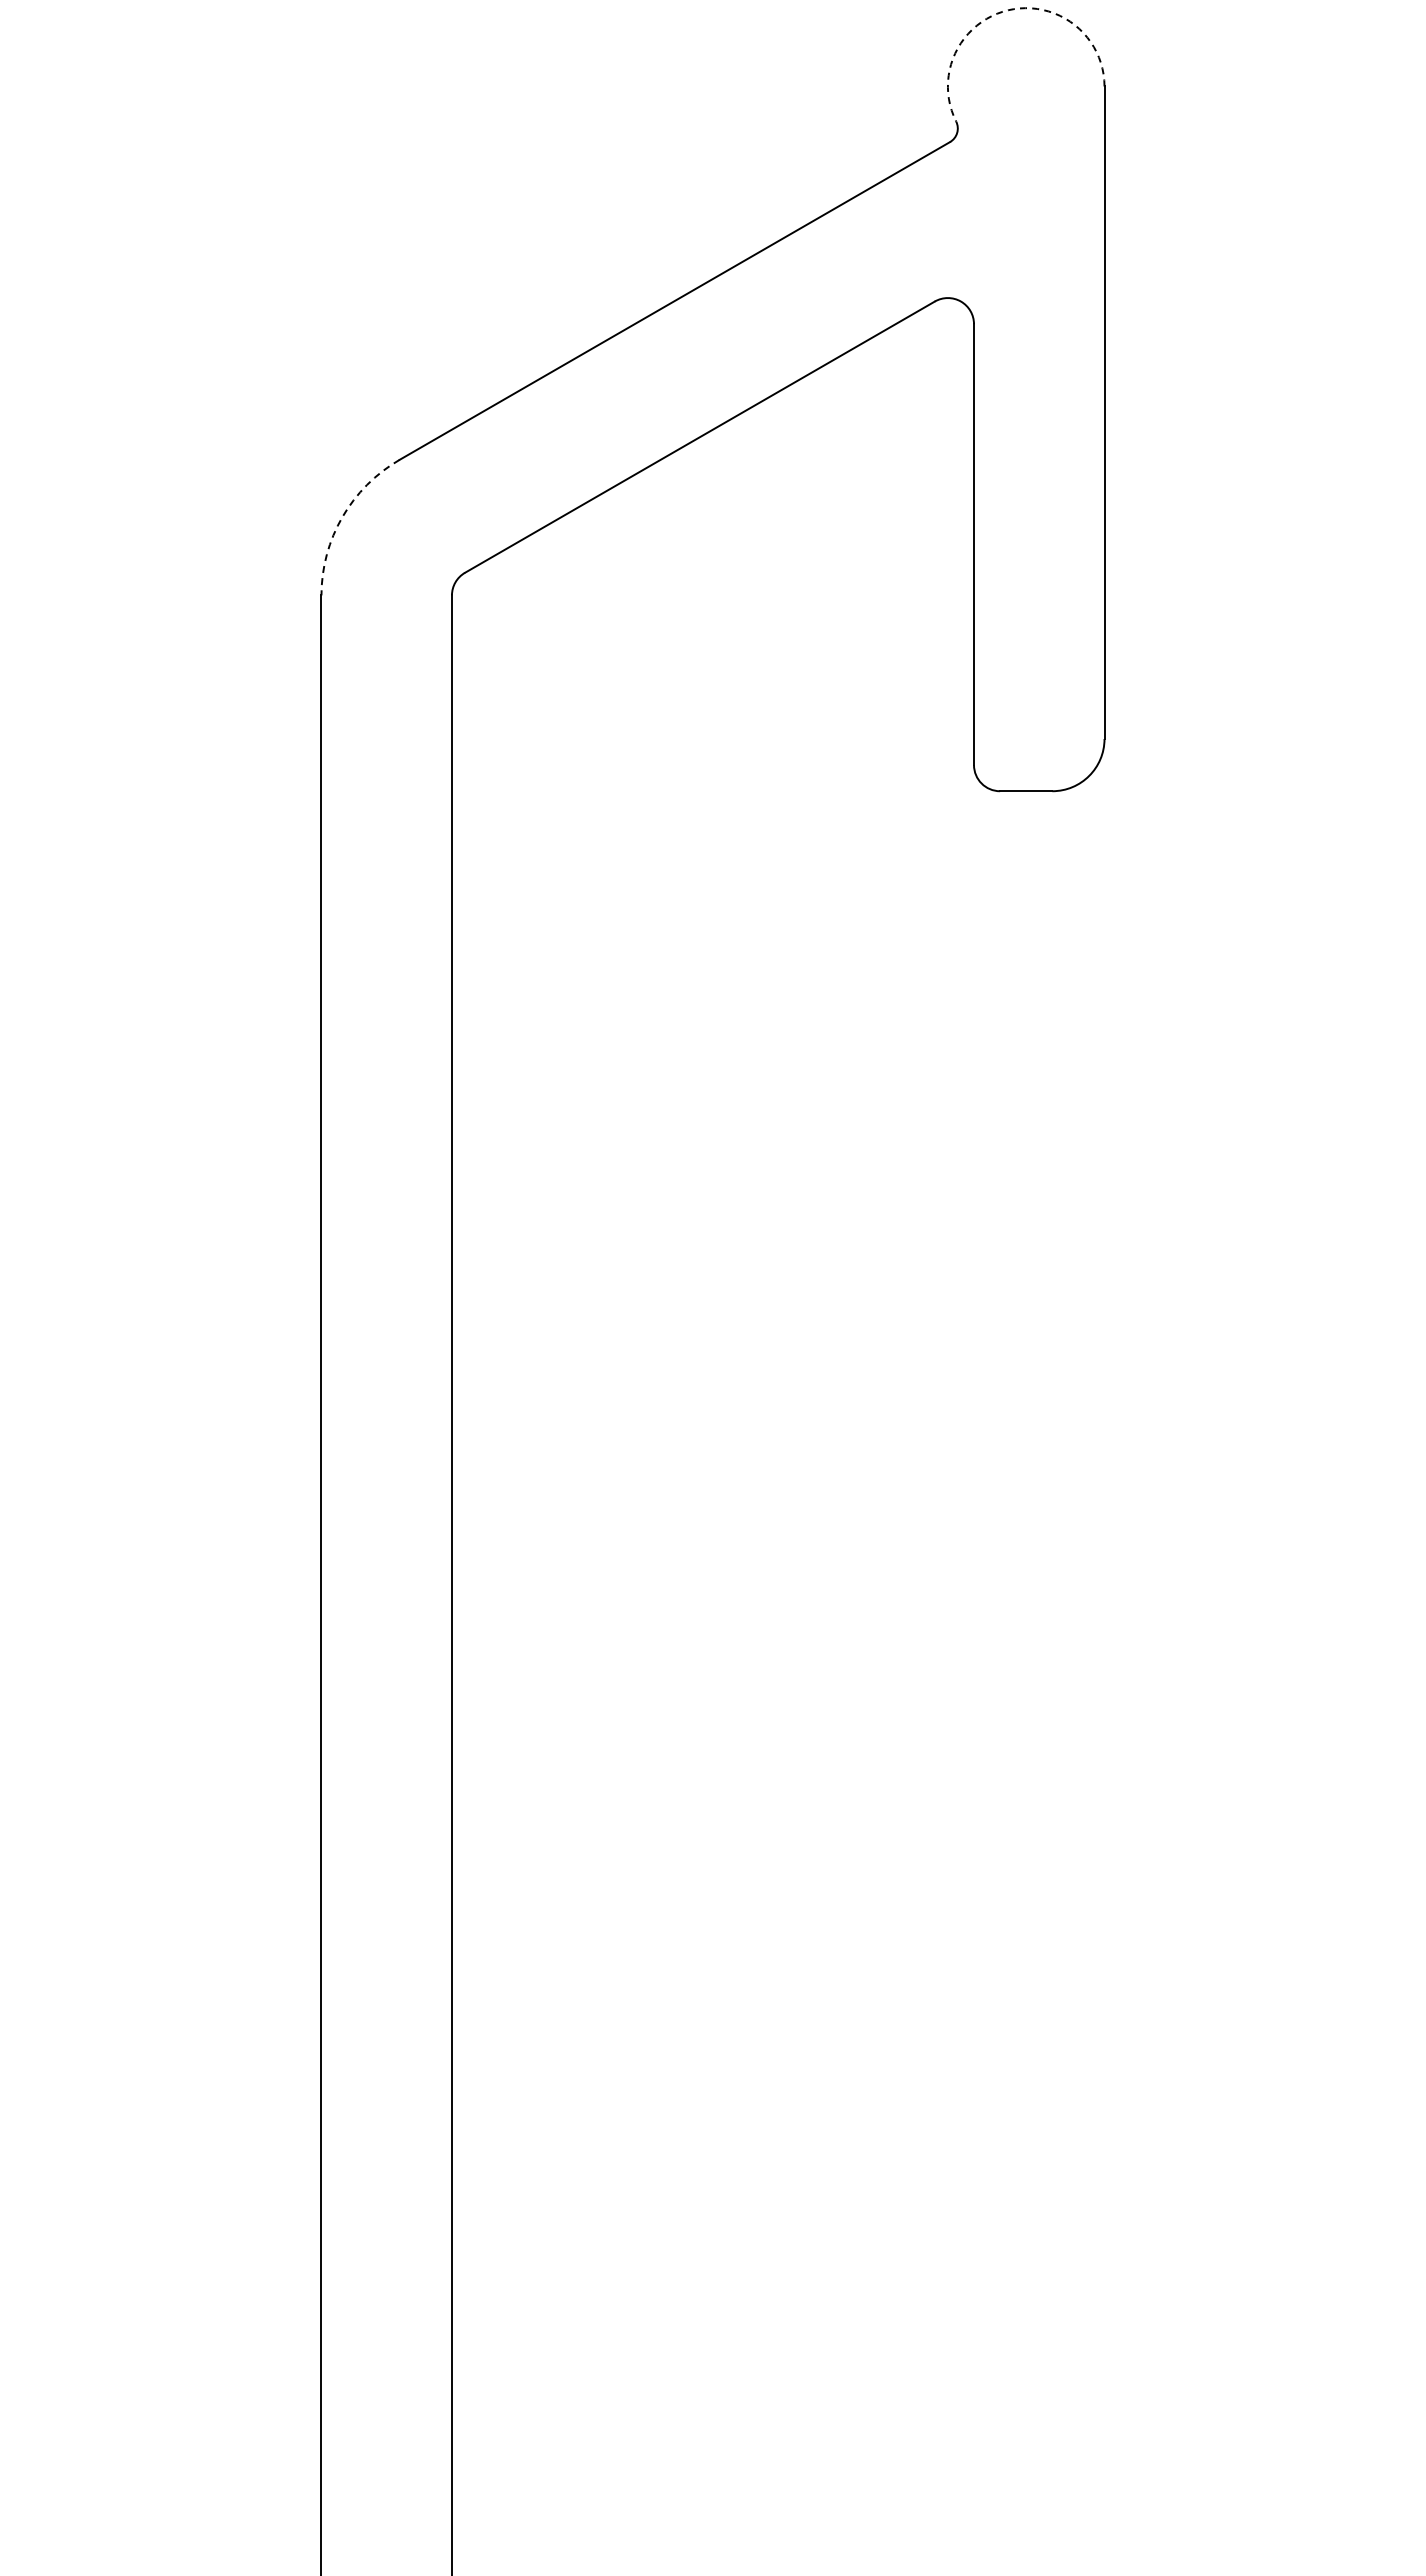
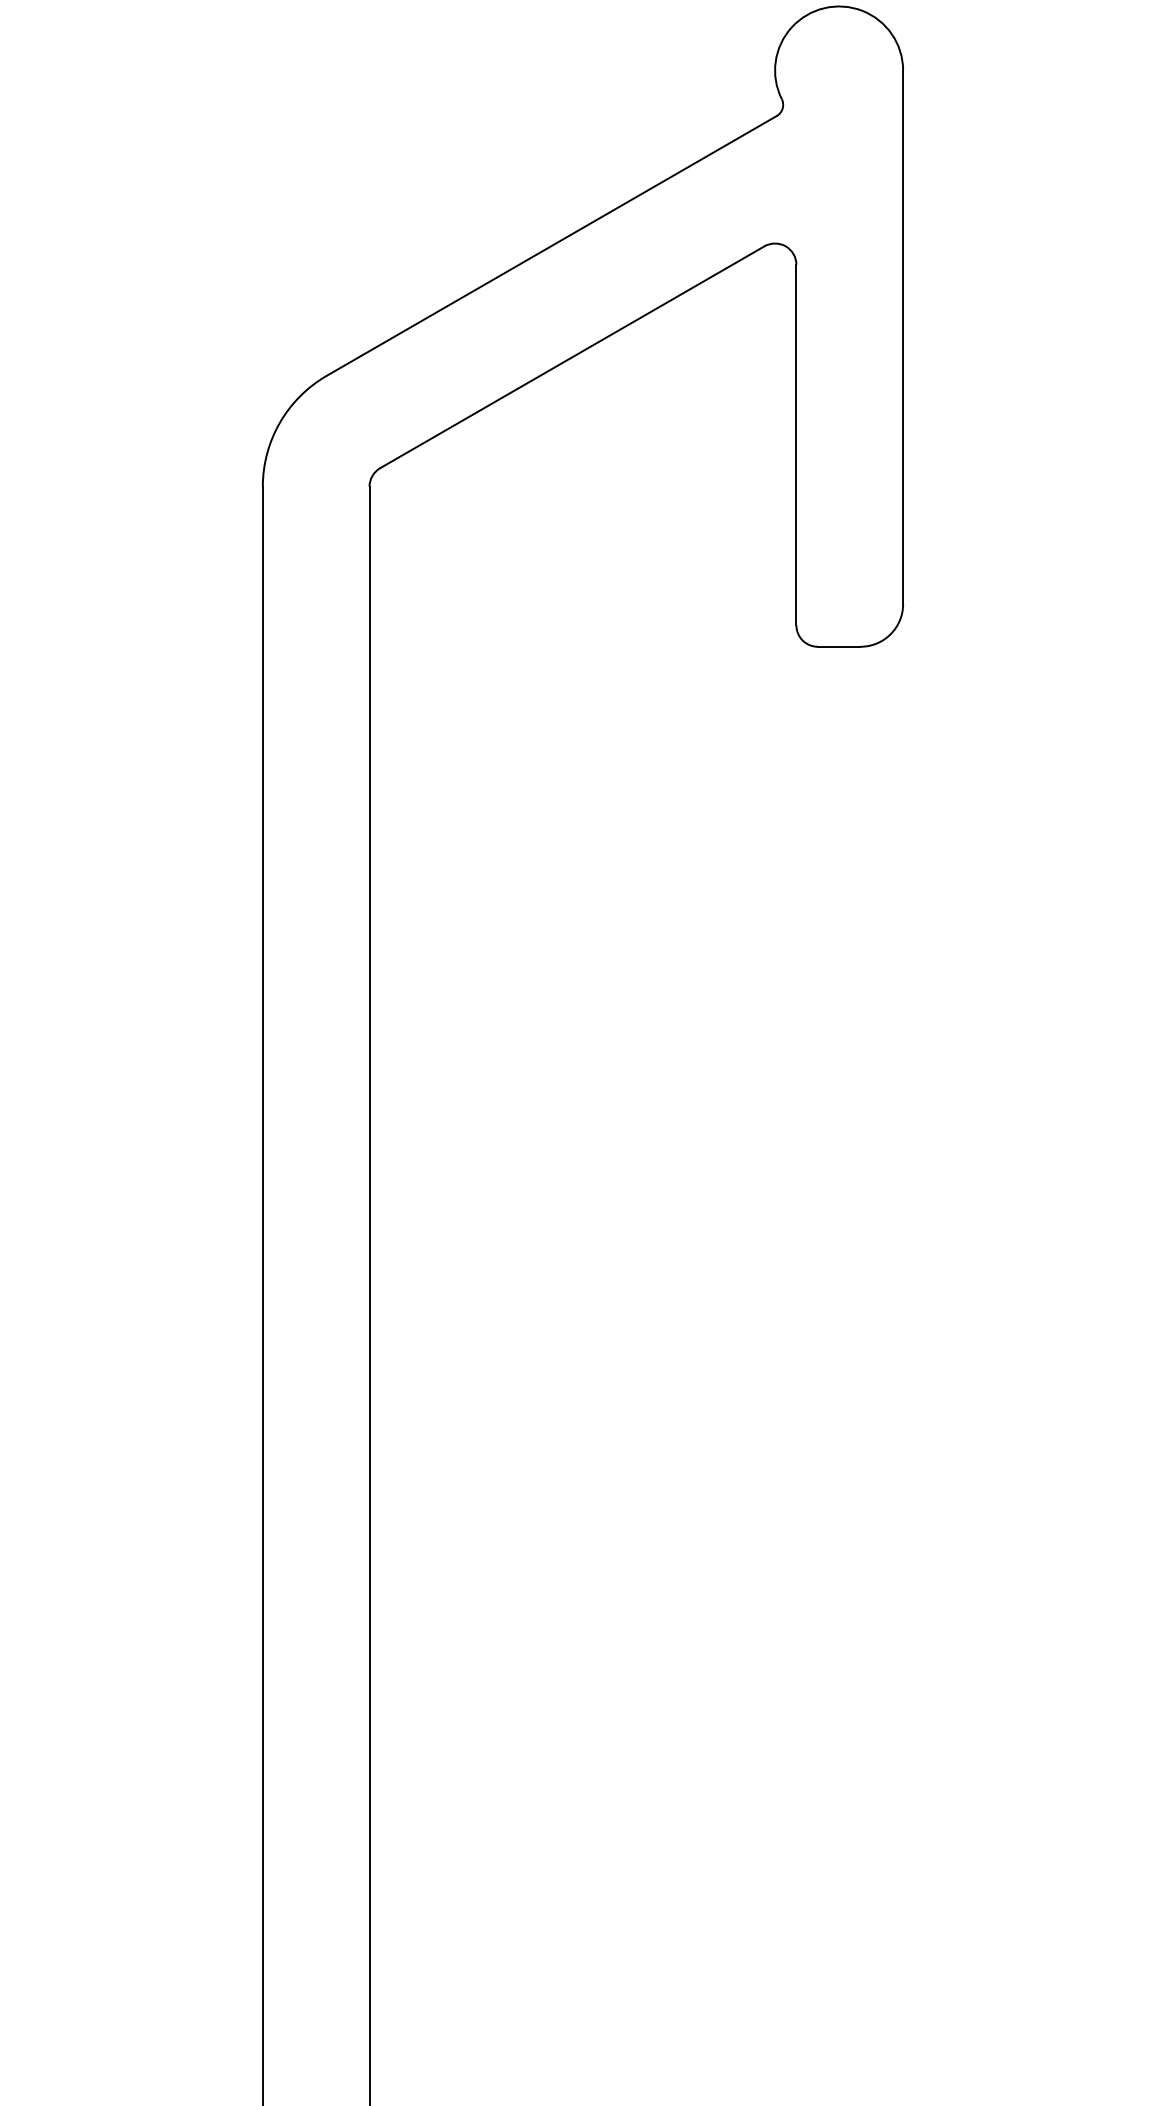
arc: (1008, 10) -> (824, 8), dashed -> solid
arc: (342, 517) -> (280, 422), dashed -> solid

